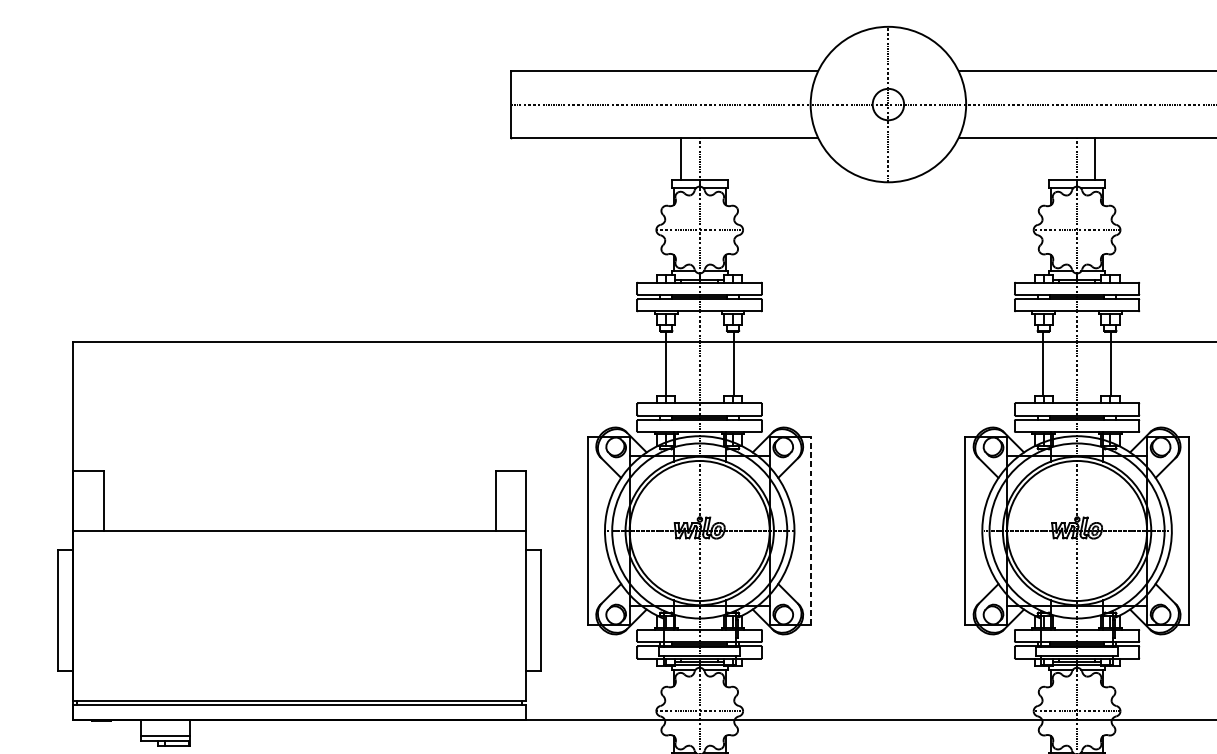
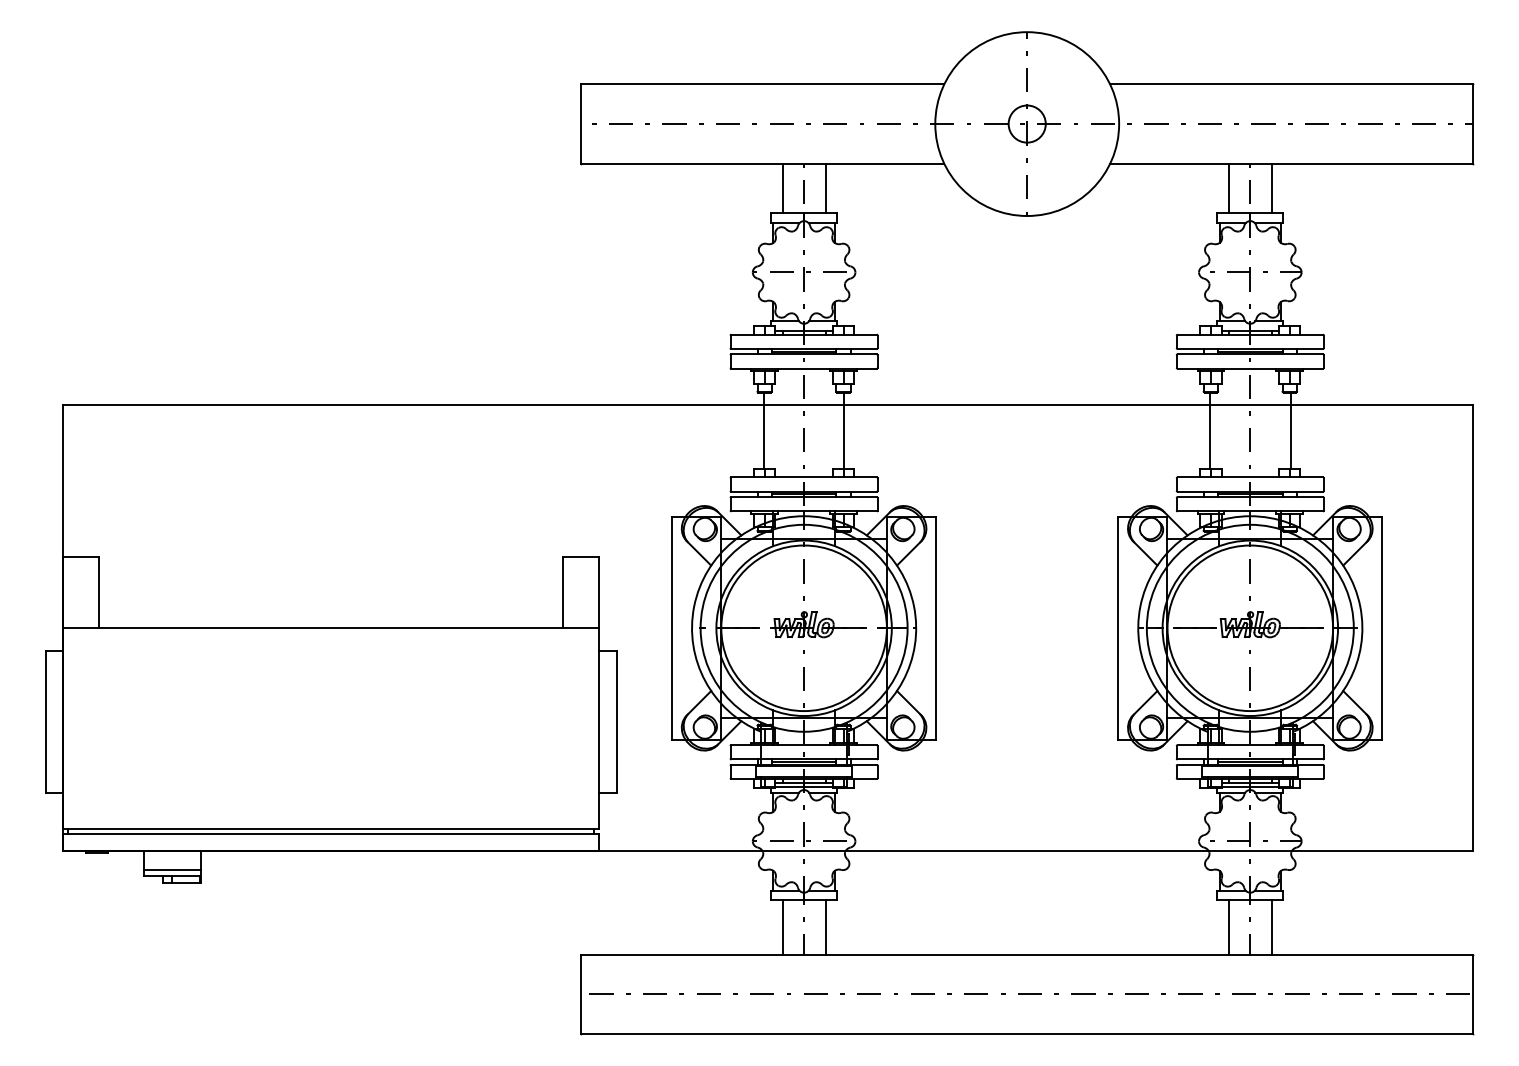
line: (717, 159) -> (825, 188), added
line: (1058, 159) -> (1228, 188), added
line: (811, 531) -> (936, 628), dashed -> solid

